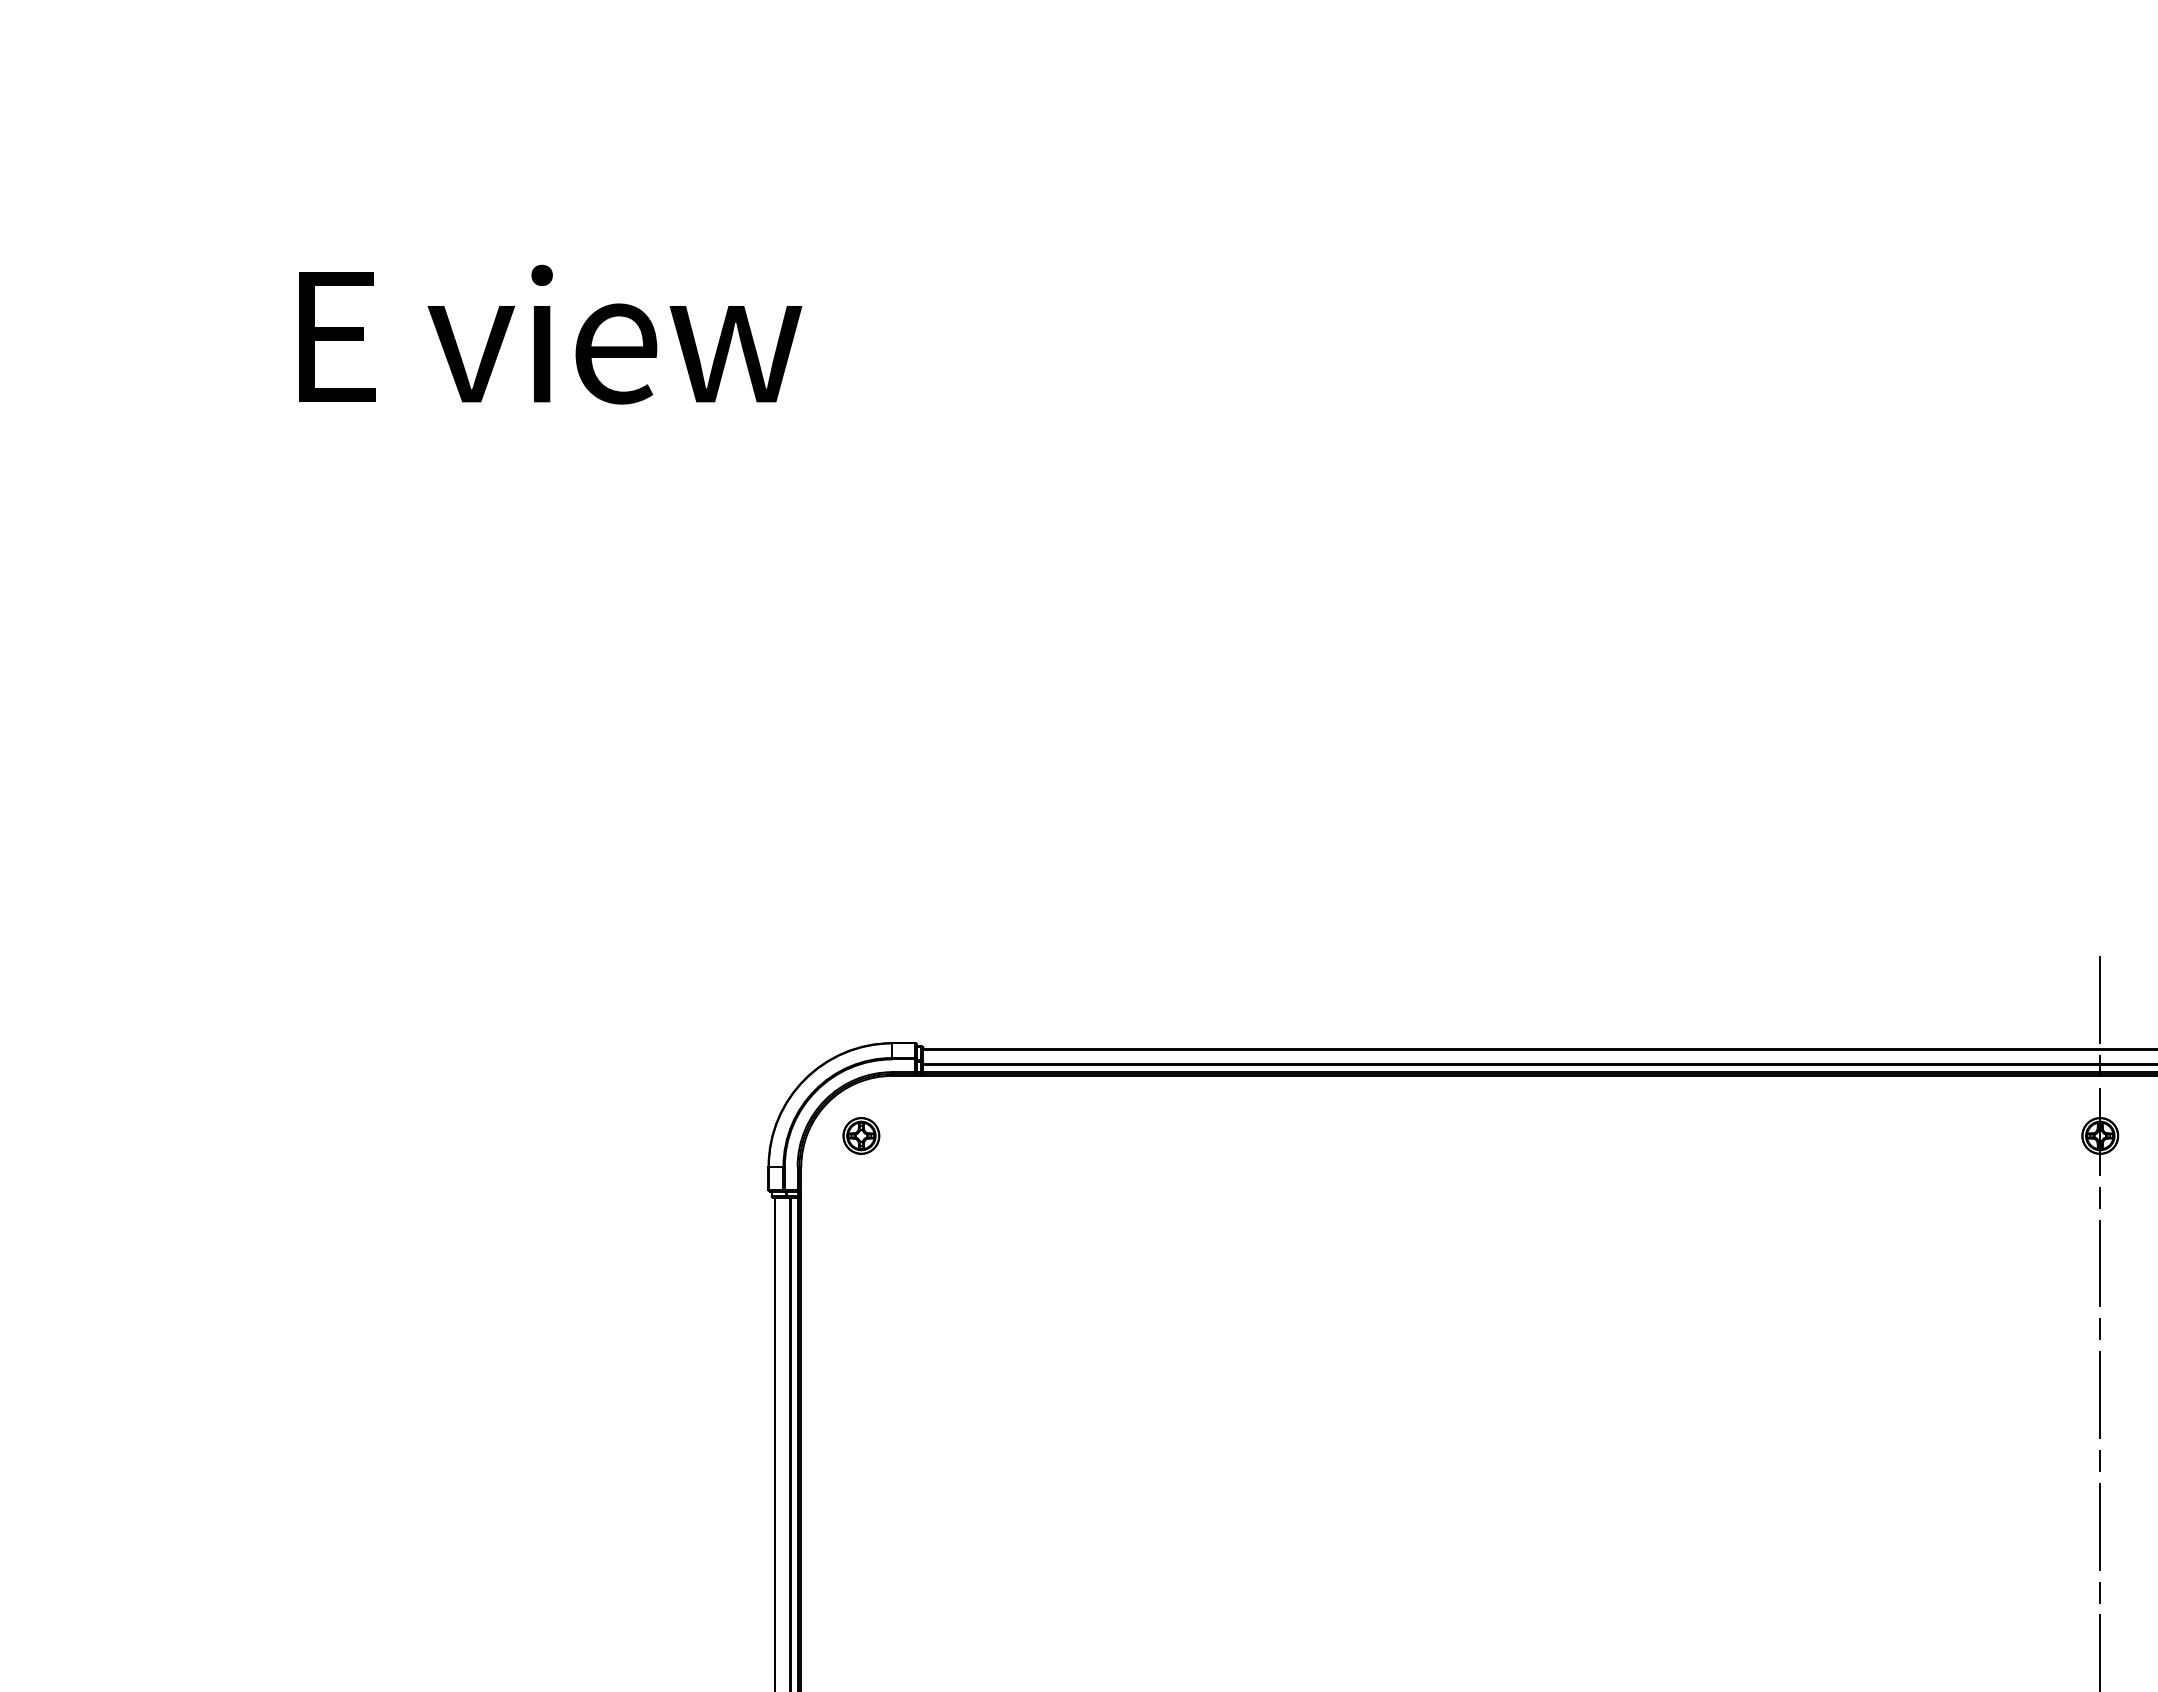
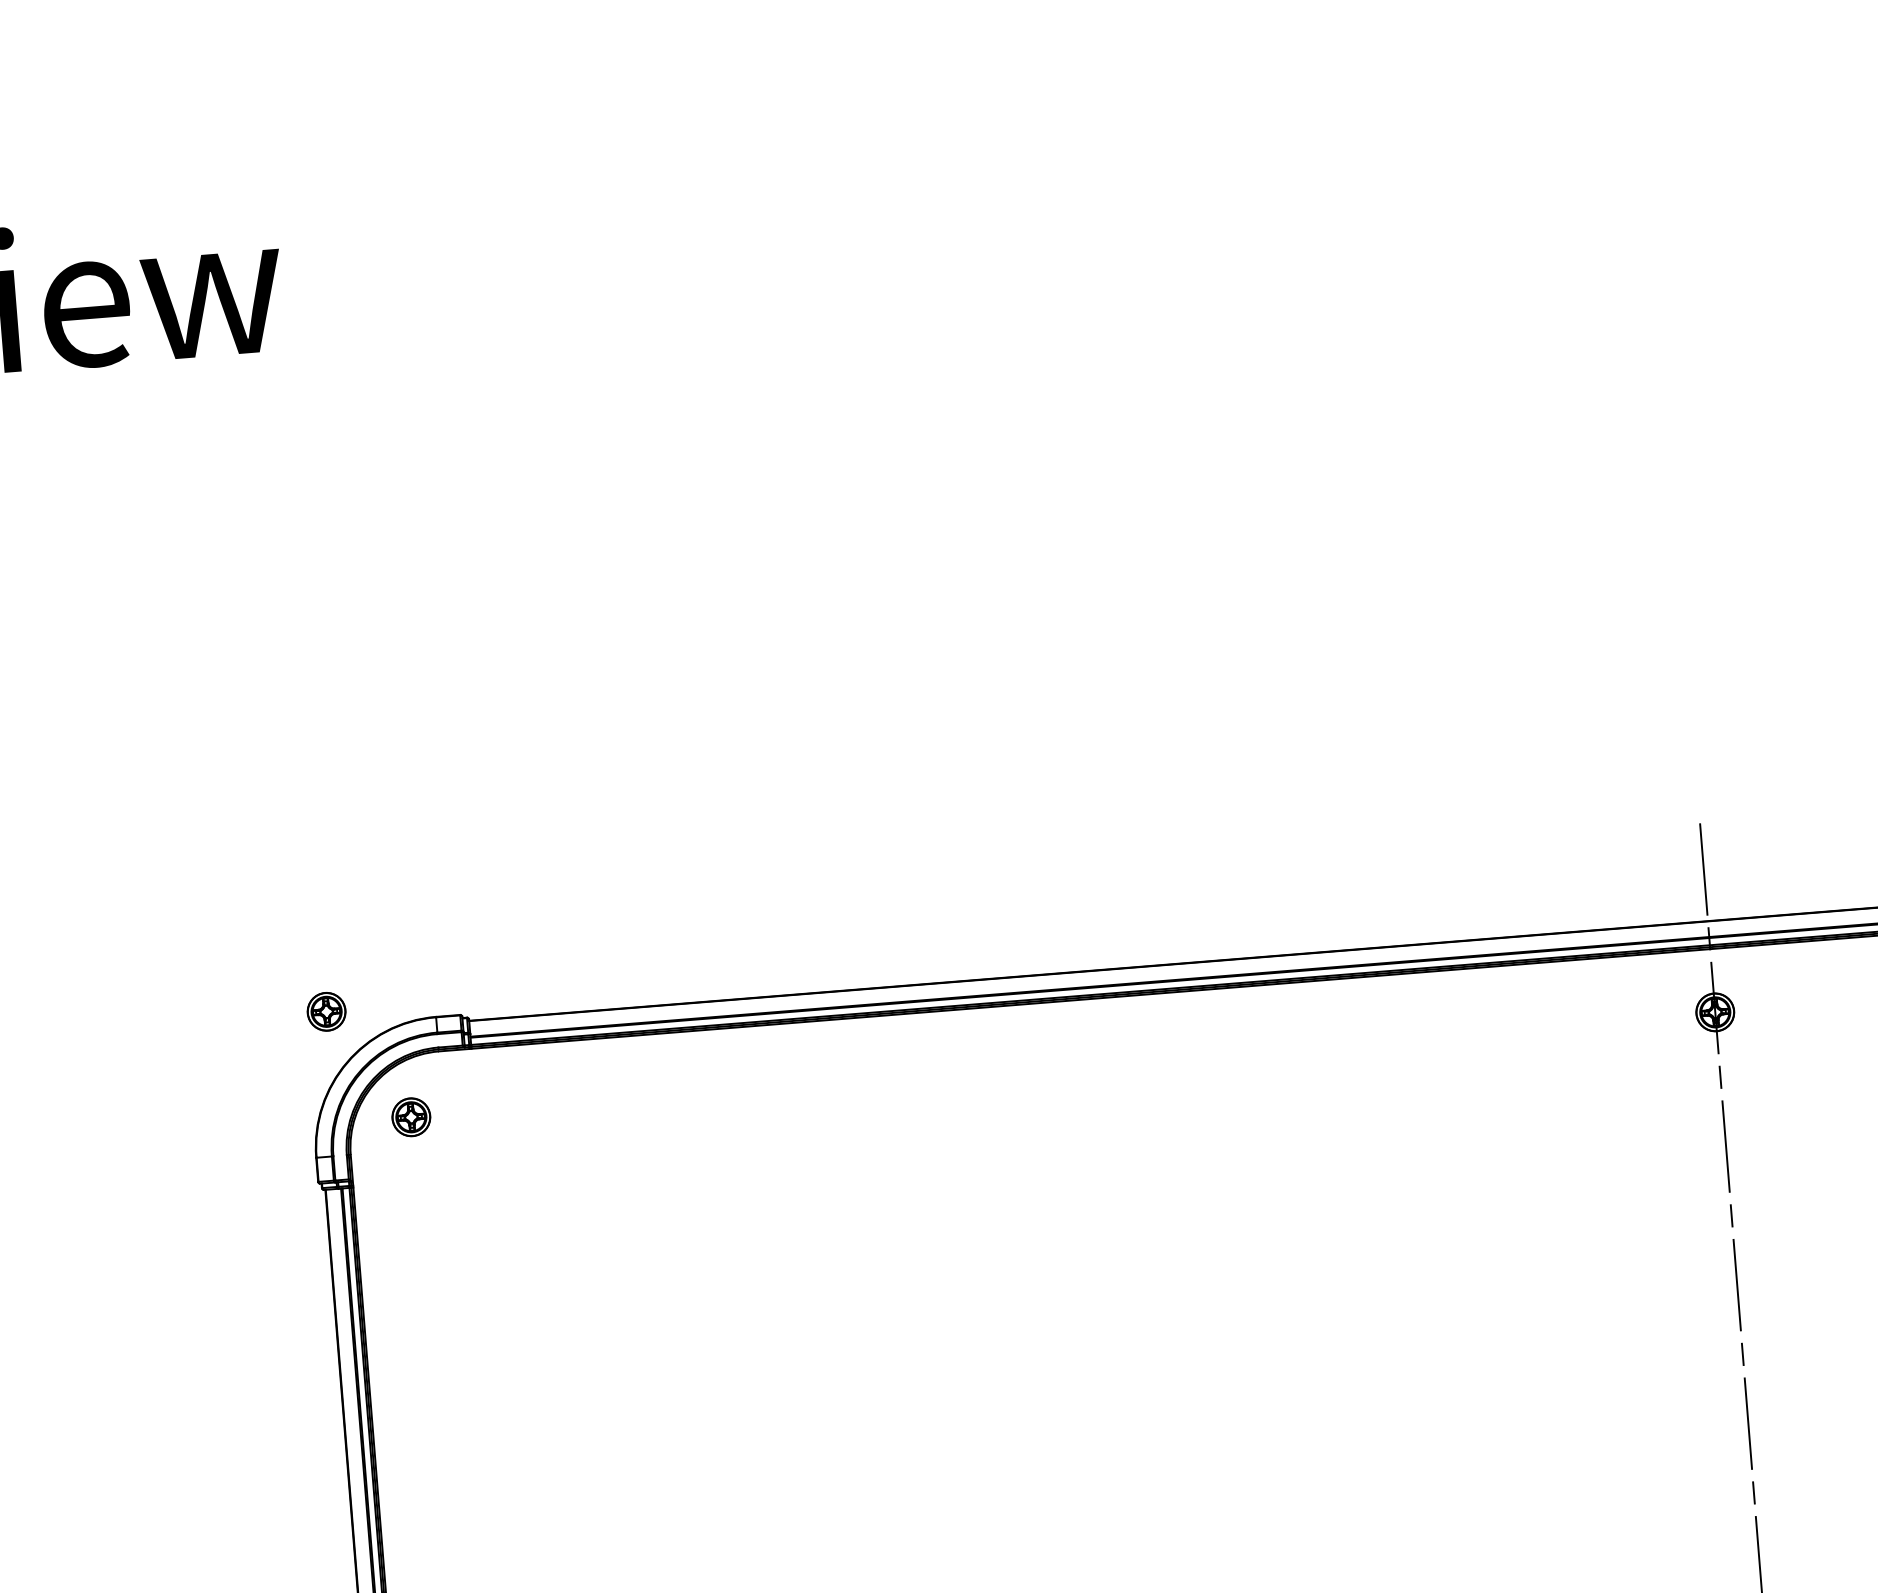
part: (789, 1029) -> (326, 1011), added

